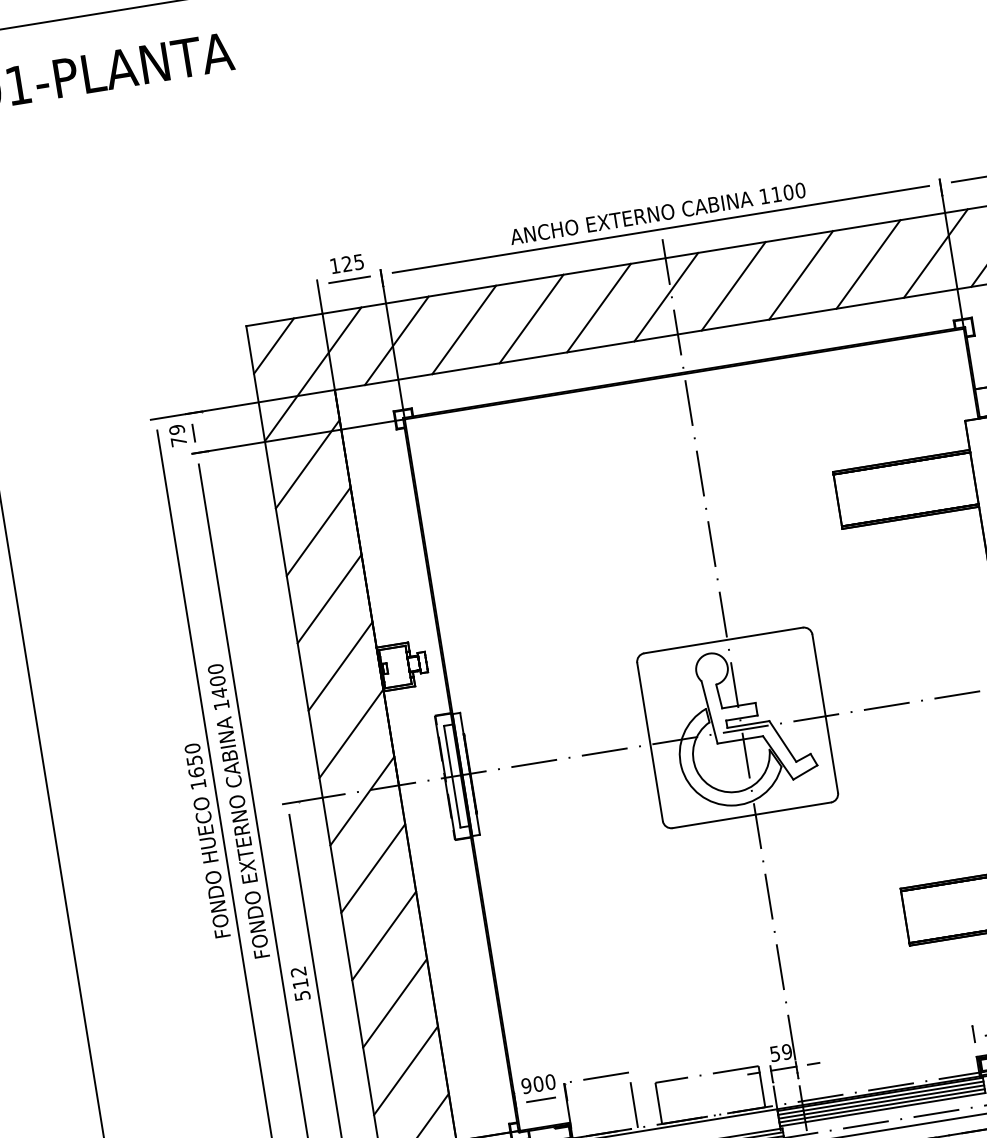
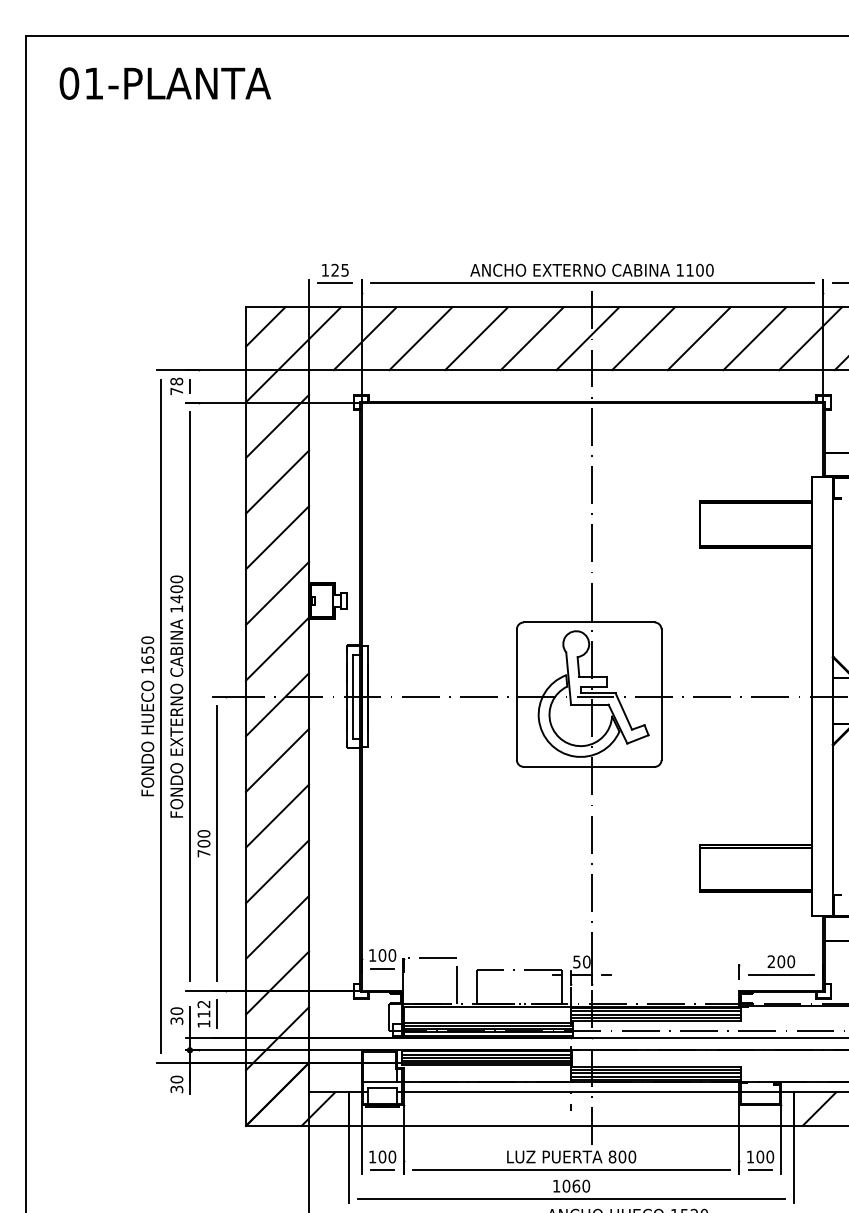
text: (176, 429) -> (176, 381), 79 -> 78
text: (299, 983) -> (203, 843), 512 -> 700
text: (786, 1051) -> (586, 961), 59 -> 50
text: (526, 1086) -> (372, 955), 900 -> 100

